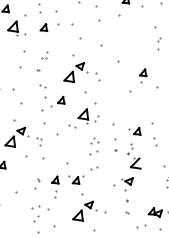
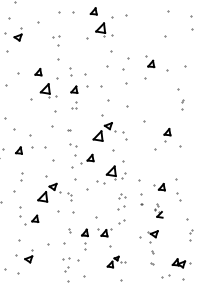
part: (45, 56) -> (74, 105), moved
part: (133, 156) -> (158, 210), size x0.6
part: (37, 183) -> (68, 236), size x1.6
part: (88, 210) -> (116, 261), size x0.6

